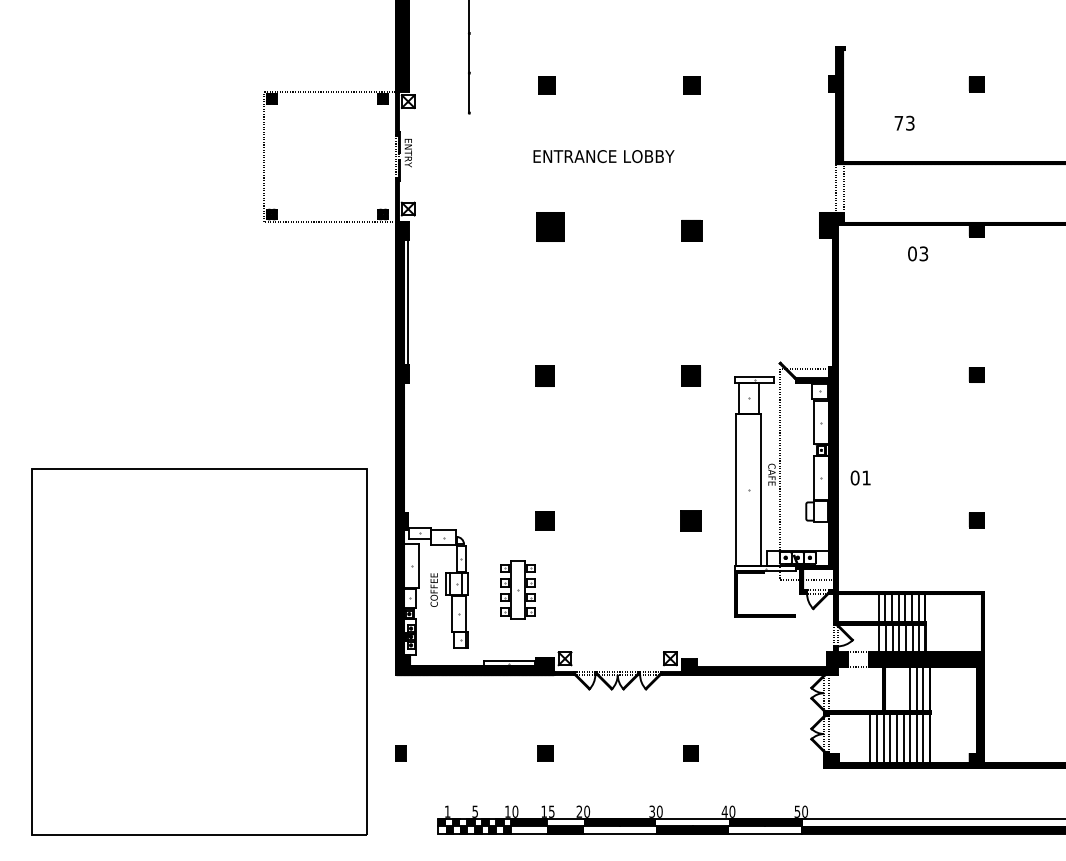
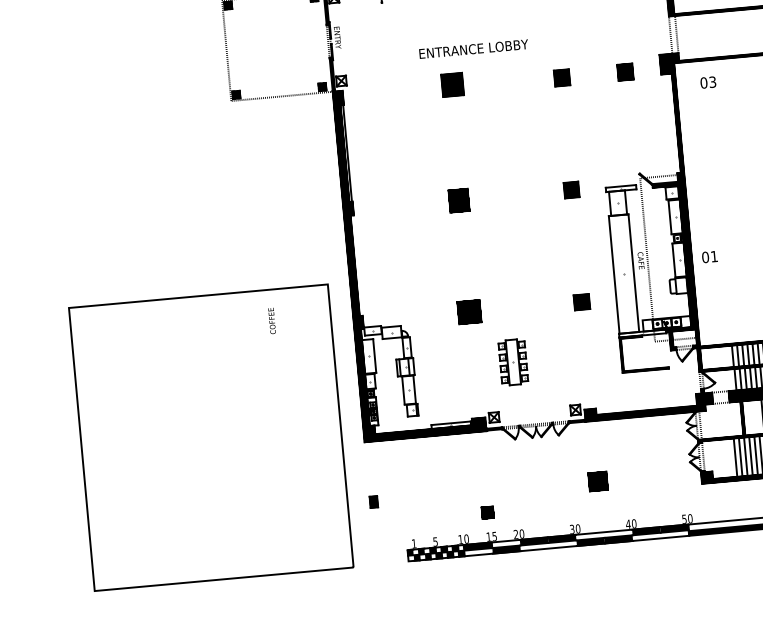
text: (603, 156) -> (473, 49), moved
part: (773, 230) -> (625, 71), added
text: (918, 253) -> (708, 82), moved
part: (544, 375) -> (458, 200), size x1.4
part: (544, 520) -> (468, 312), size x1.6
text: (433, 589) -> (271, 320), moved
part: (517, 589) -> (512, 361), moved
part: (545, 753) -> (487, 512), moved
part: (690, 753) -> (597, 481), size x1.6

